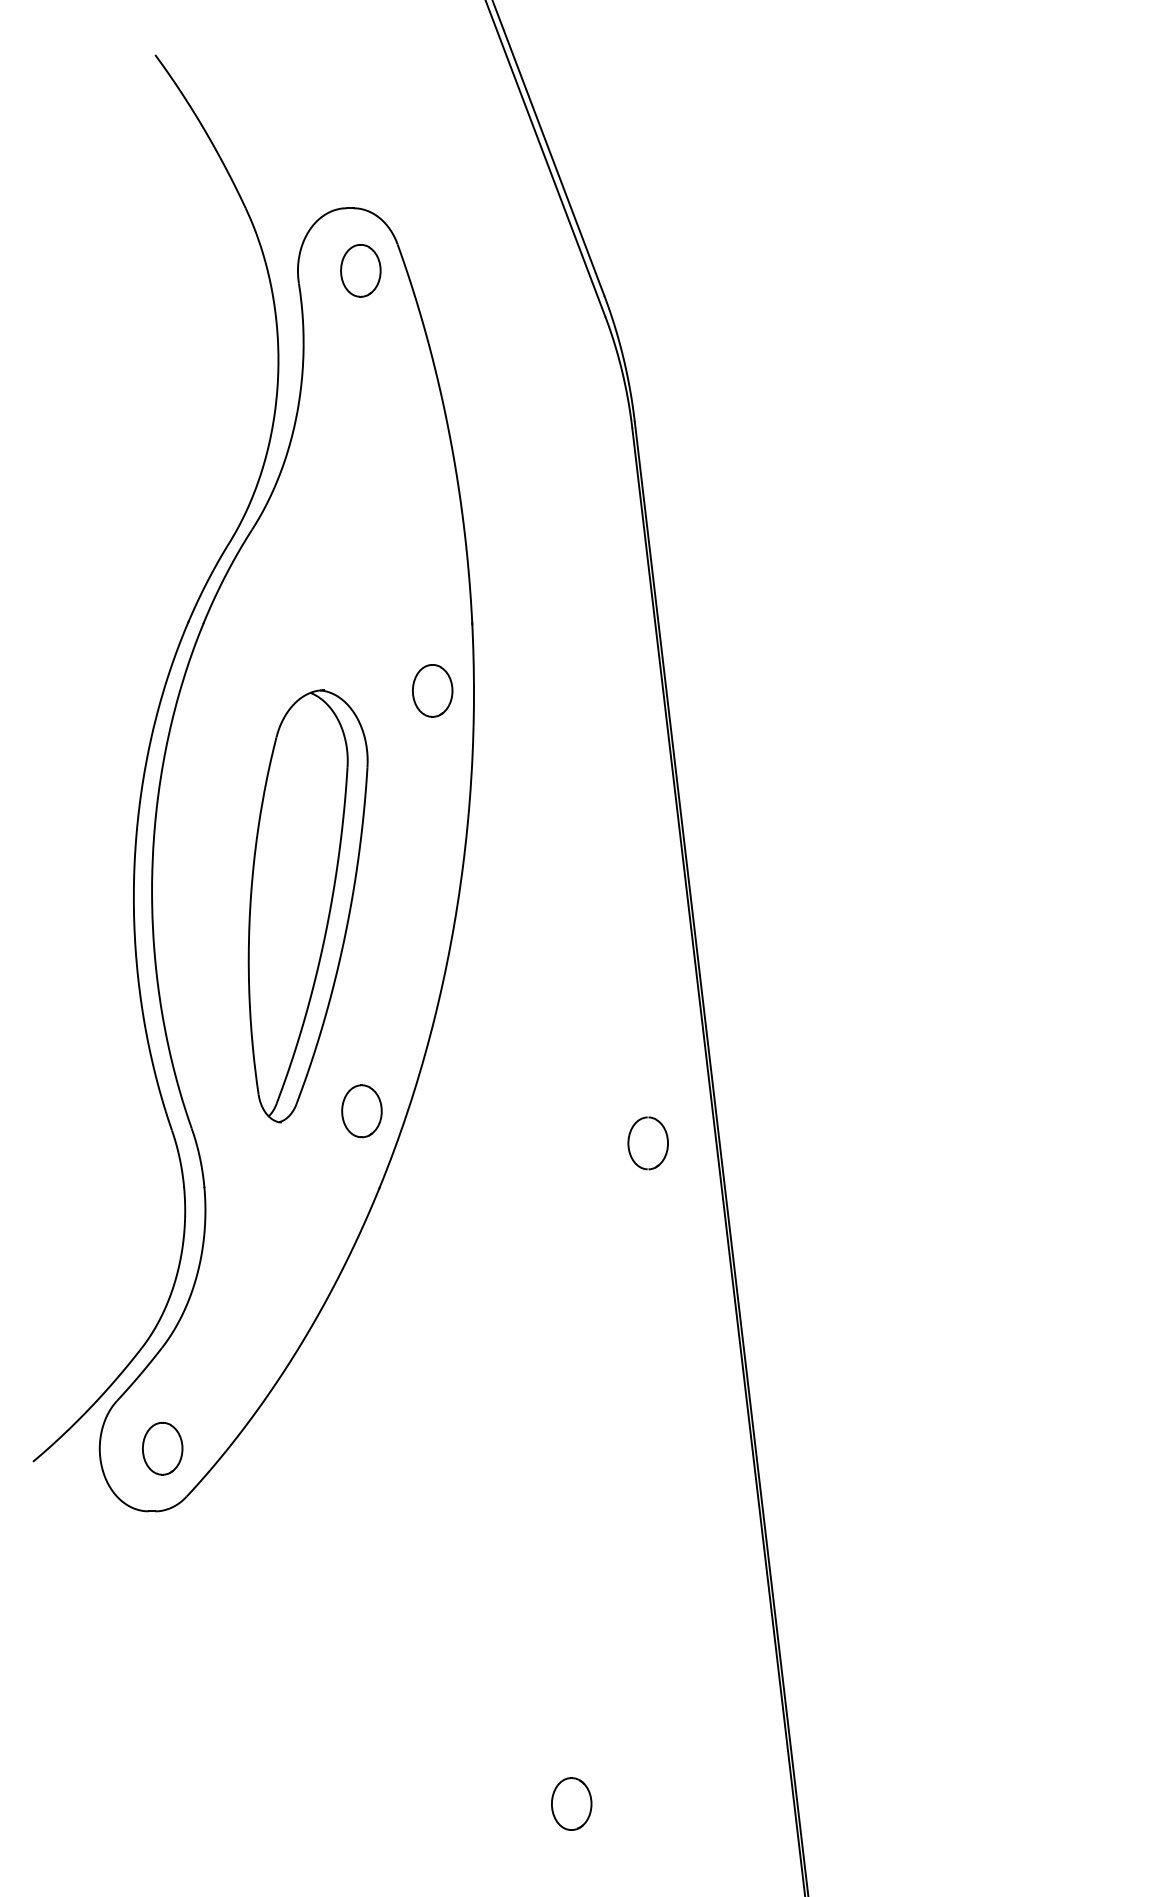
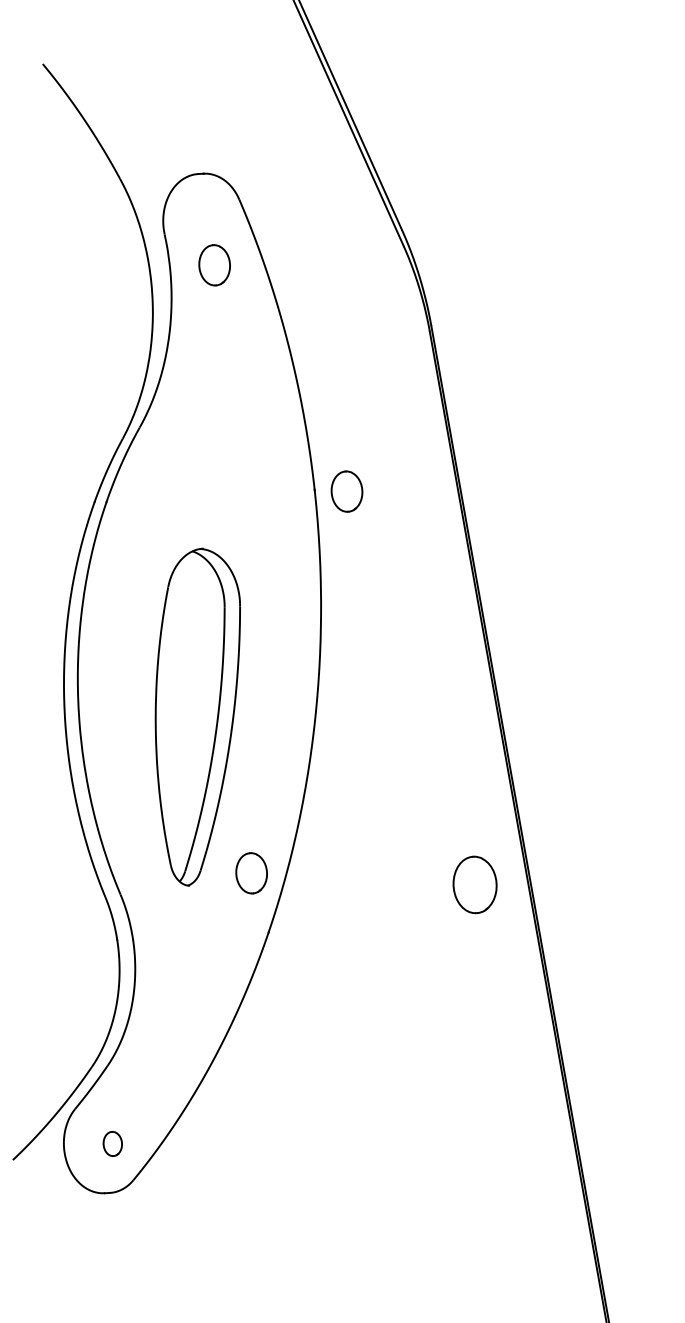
part: (360, 270) -> (214, 265), moved
part: (432, 690) -> (346, 491), moved
part: (647, 1143) -> (474, 885), size x1.4
part: (162, 1448) -> (112, 1143), size x0.6

